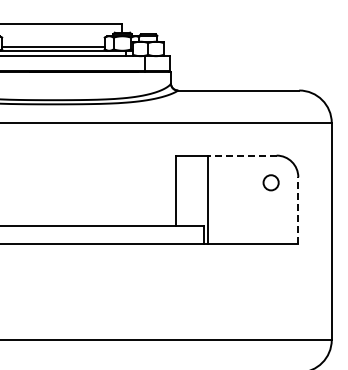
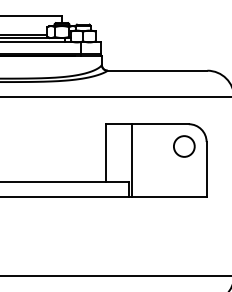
line: (241, 155) -> (159, 124), dashed -> solid
circle: (270, 182) -> (183, 146), size x1.67
line: (298, 210) -> (206, 169), dashed -> solid

